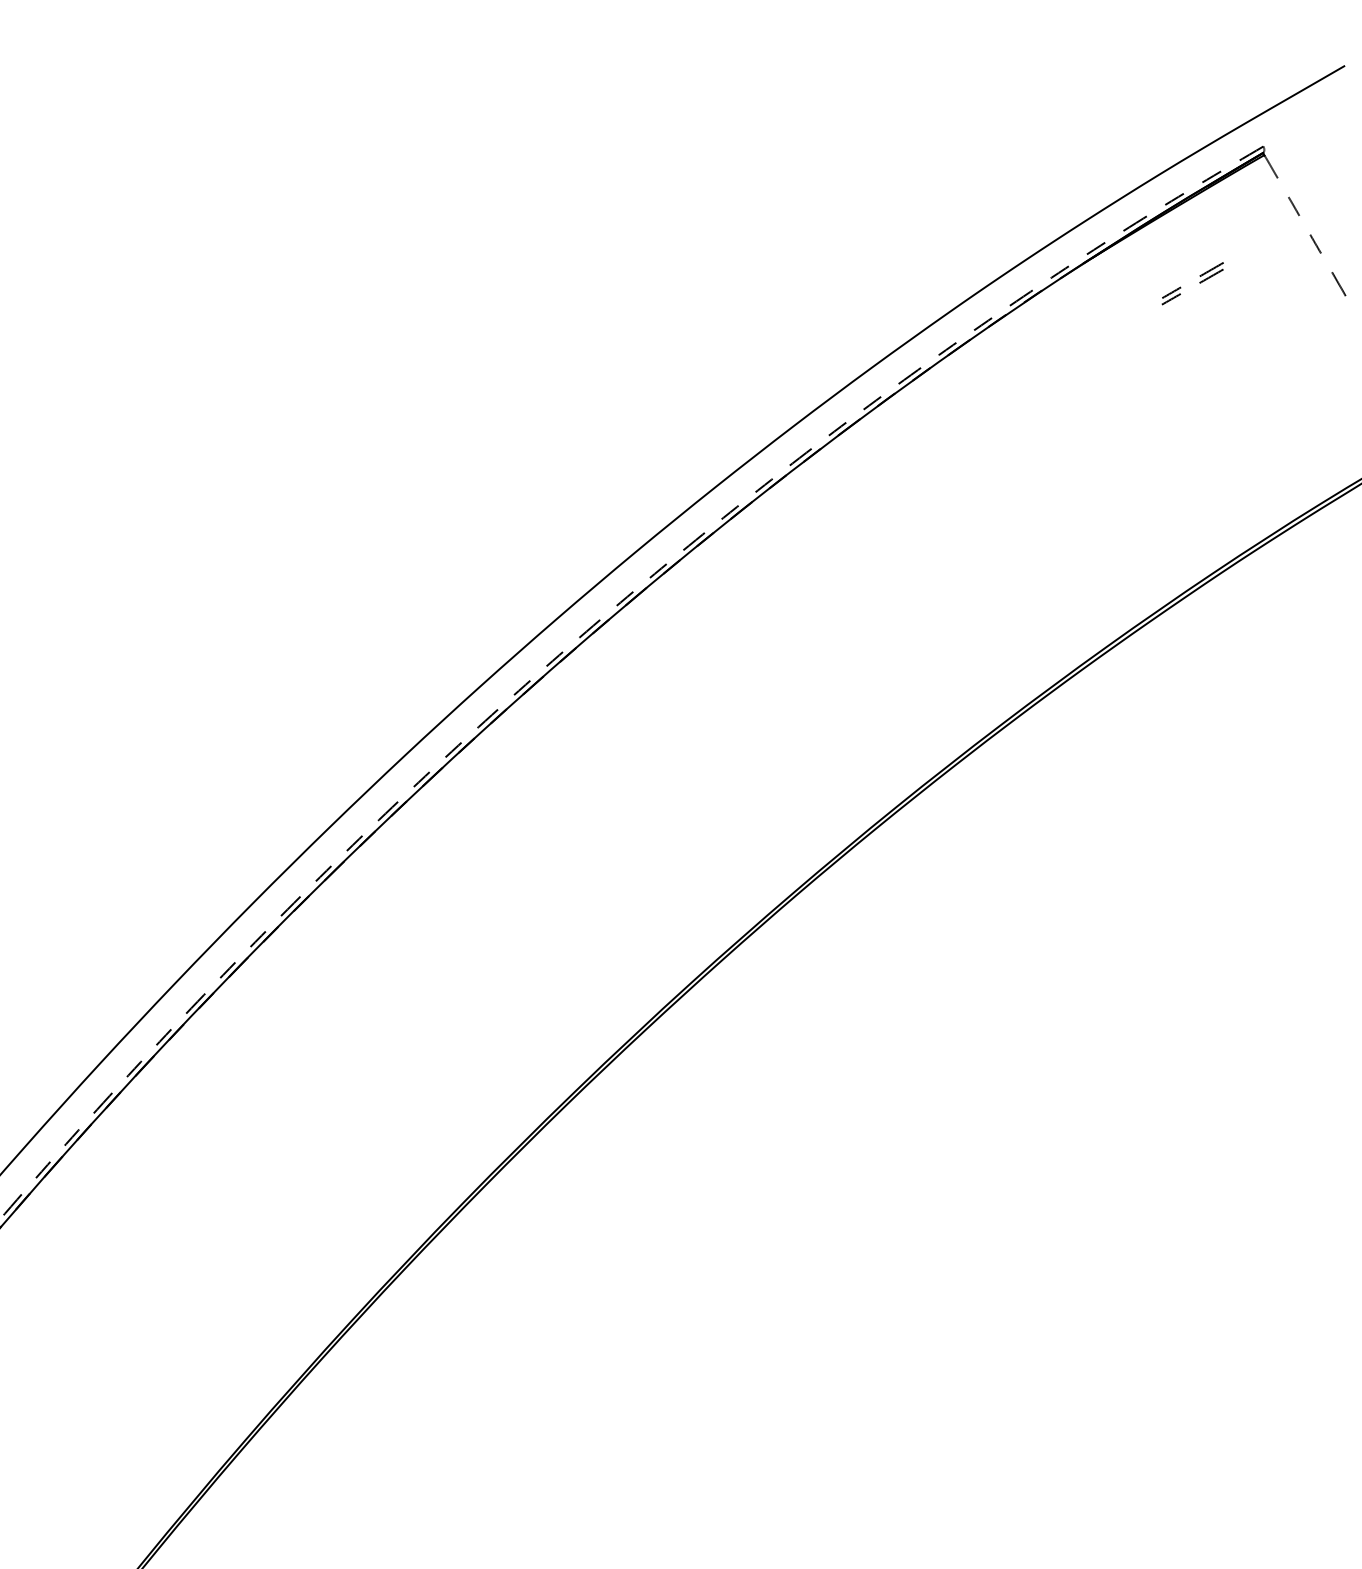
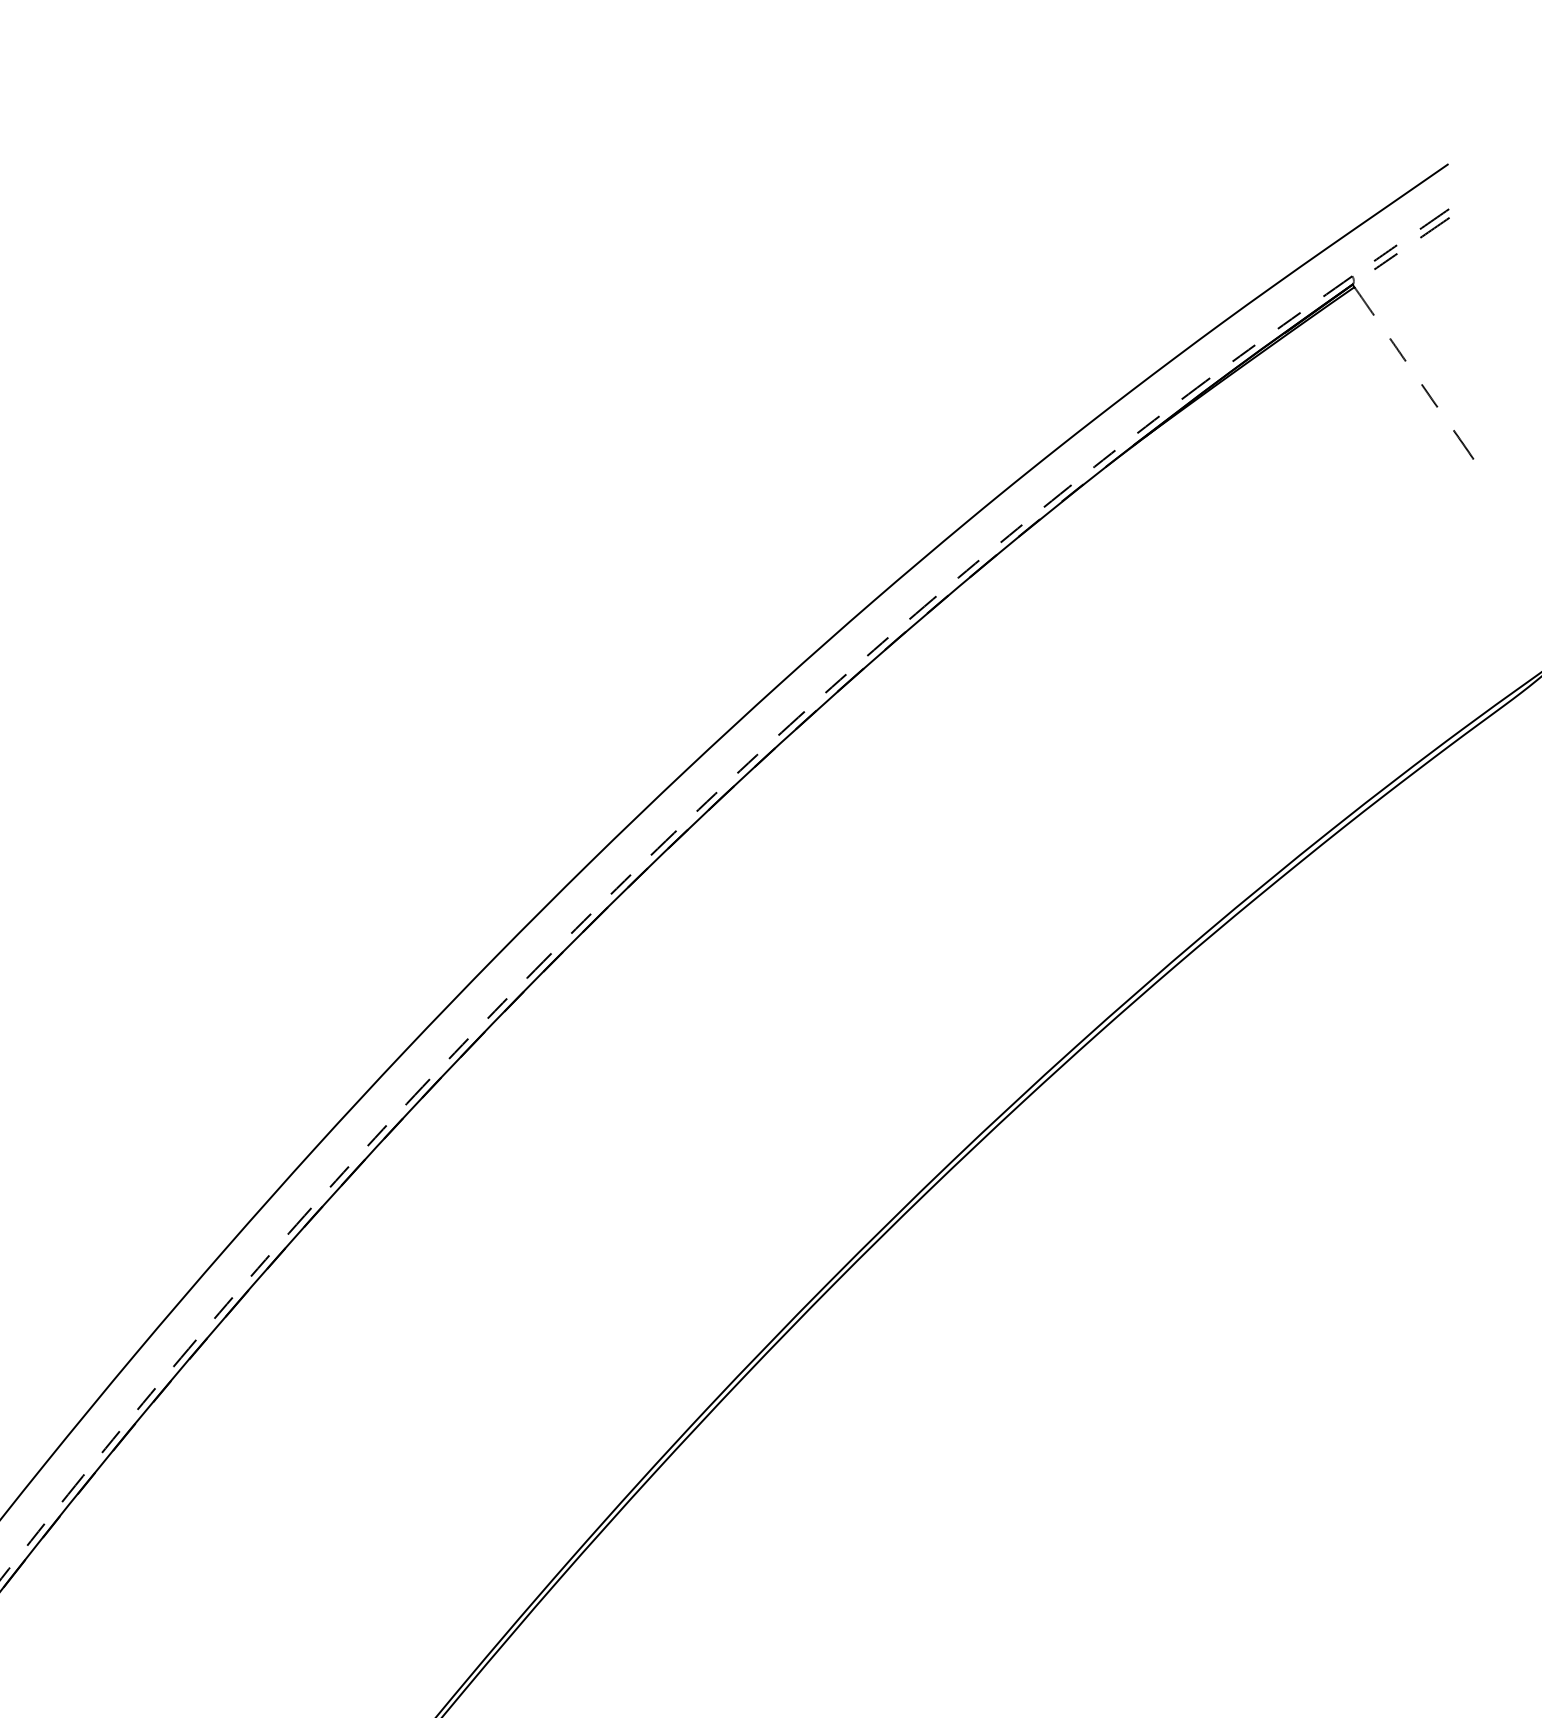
part: (1199, 283) -> (1420, 238), moved

